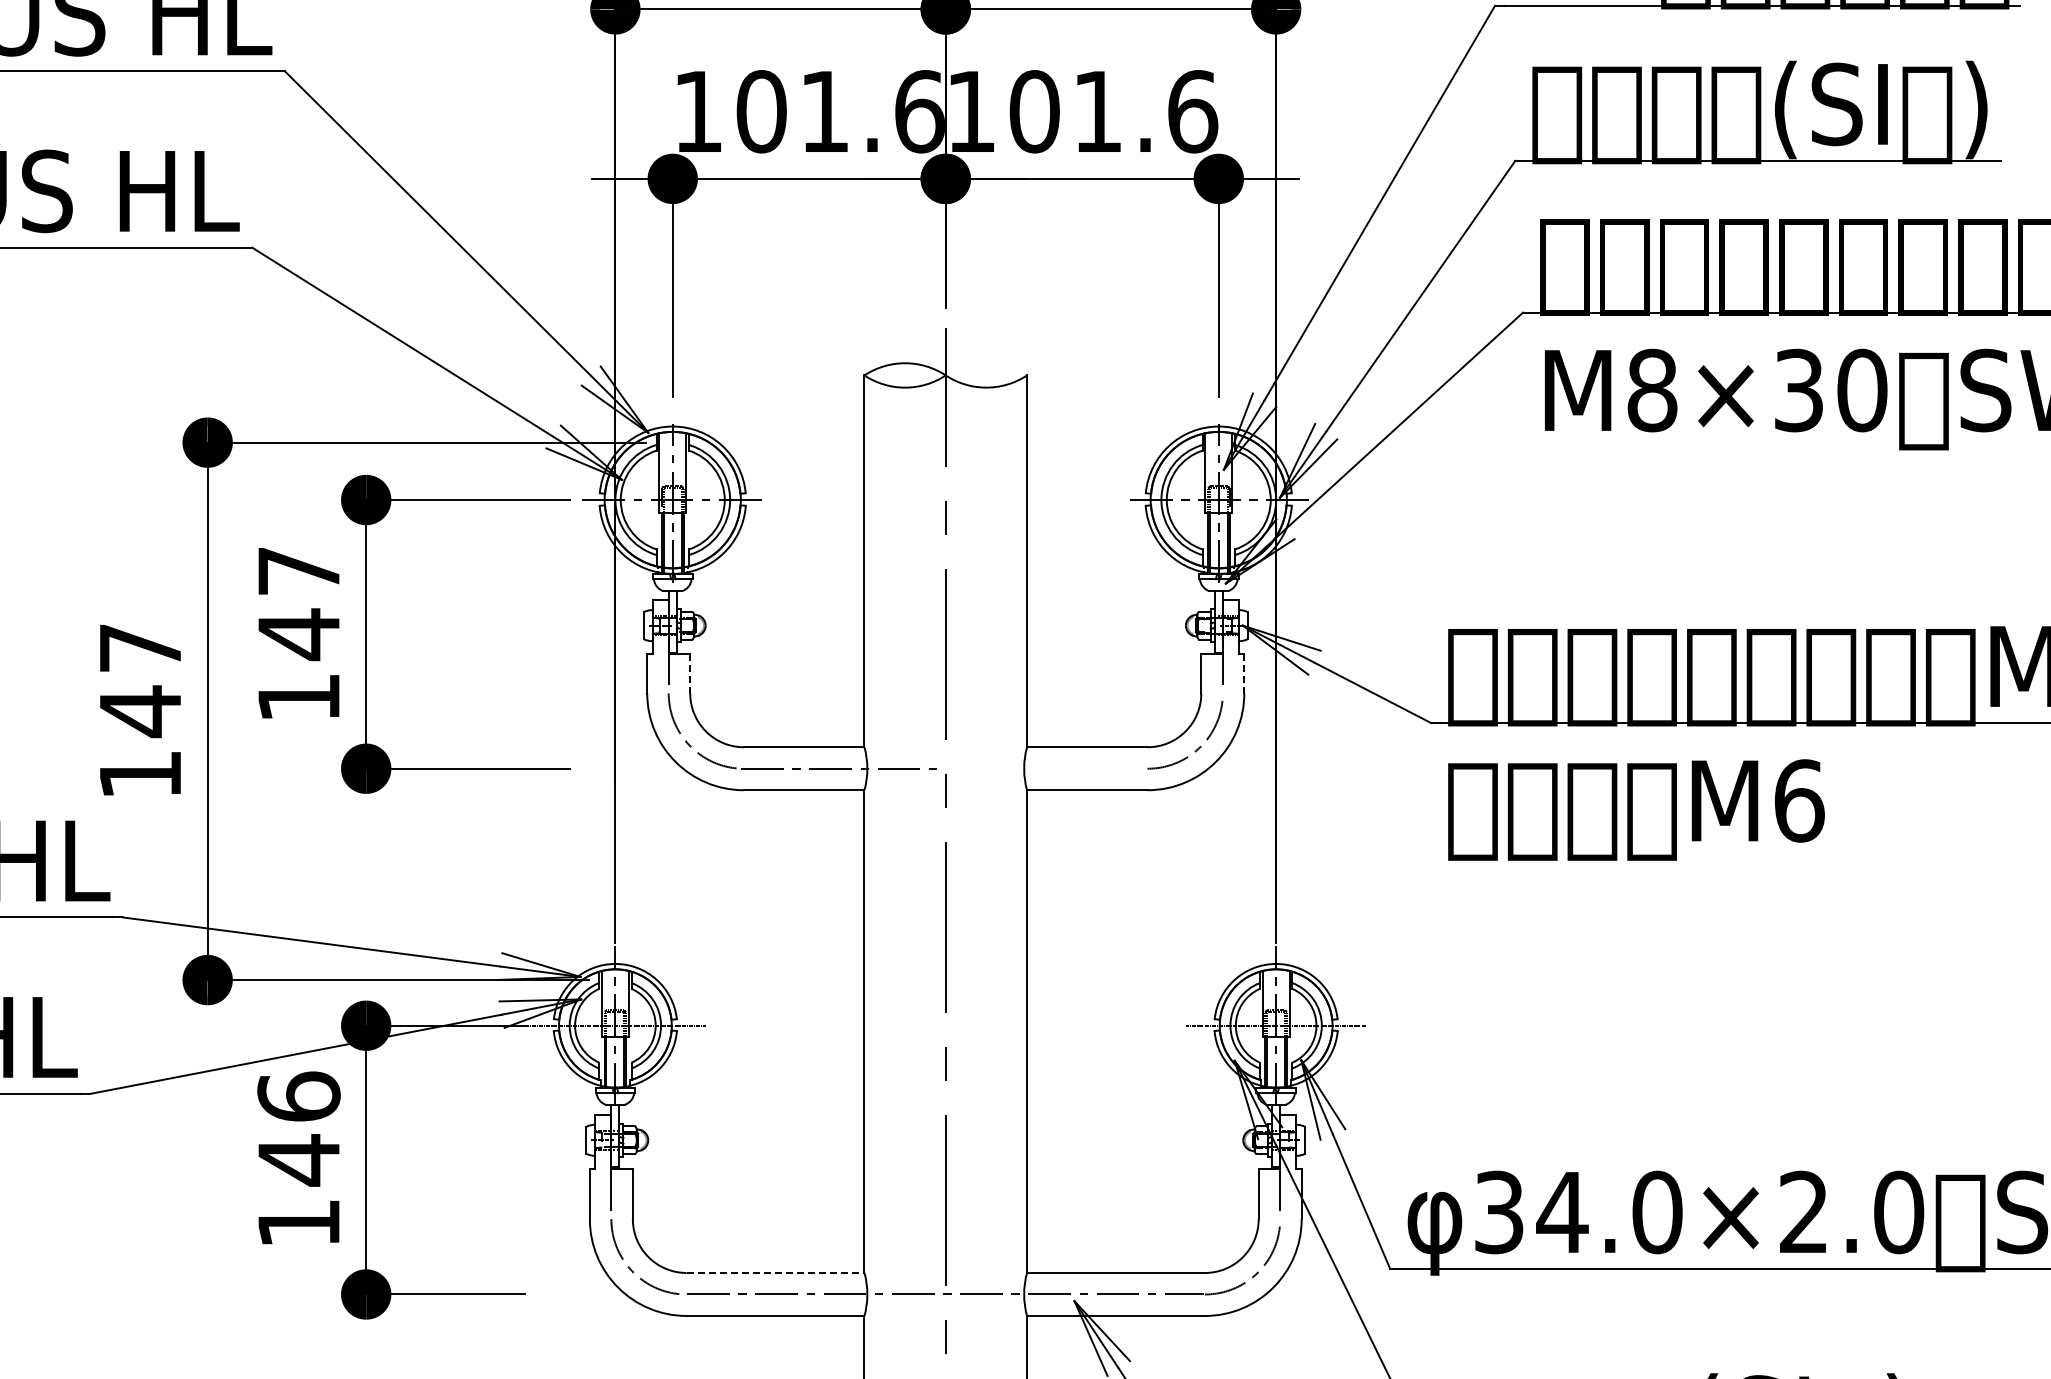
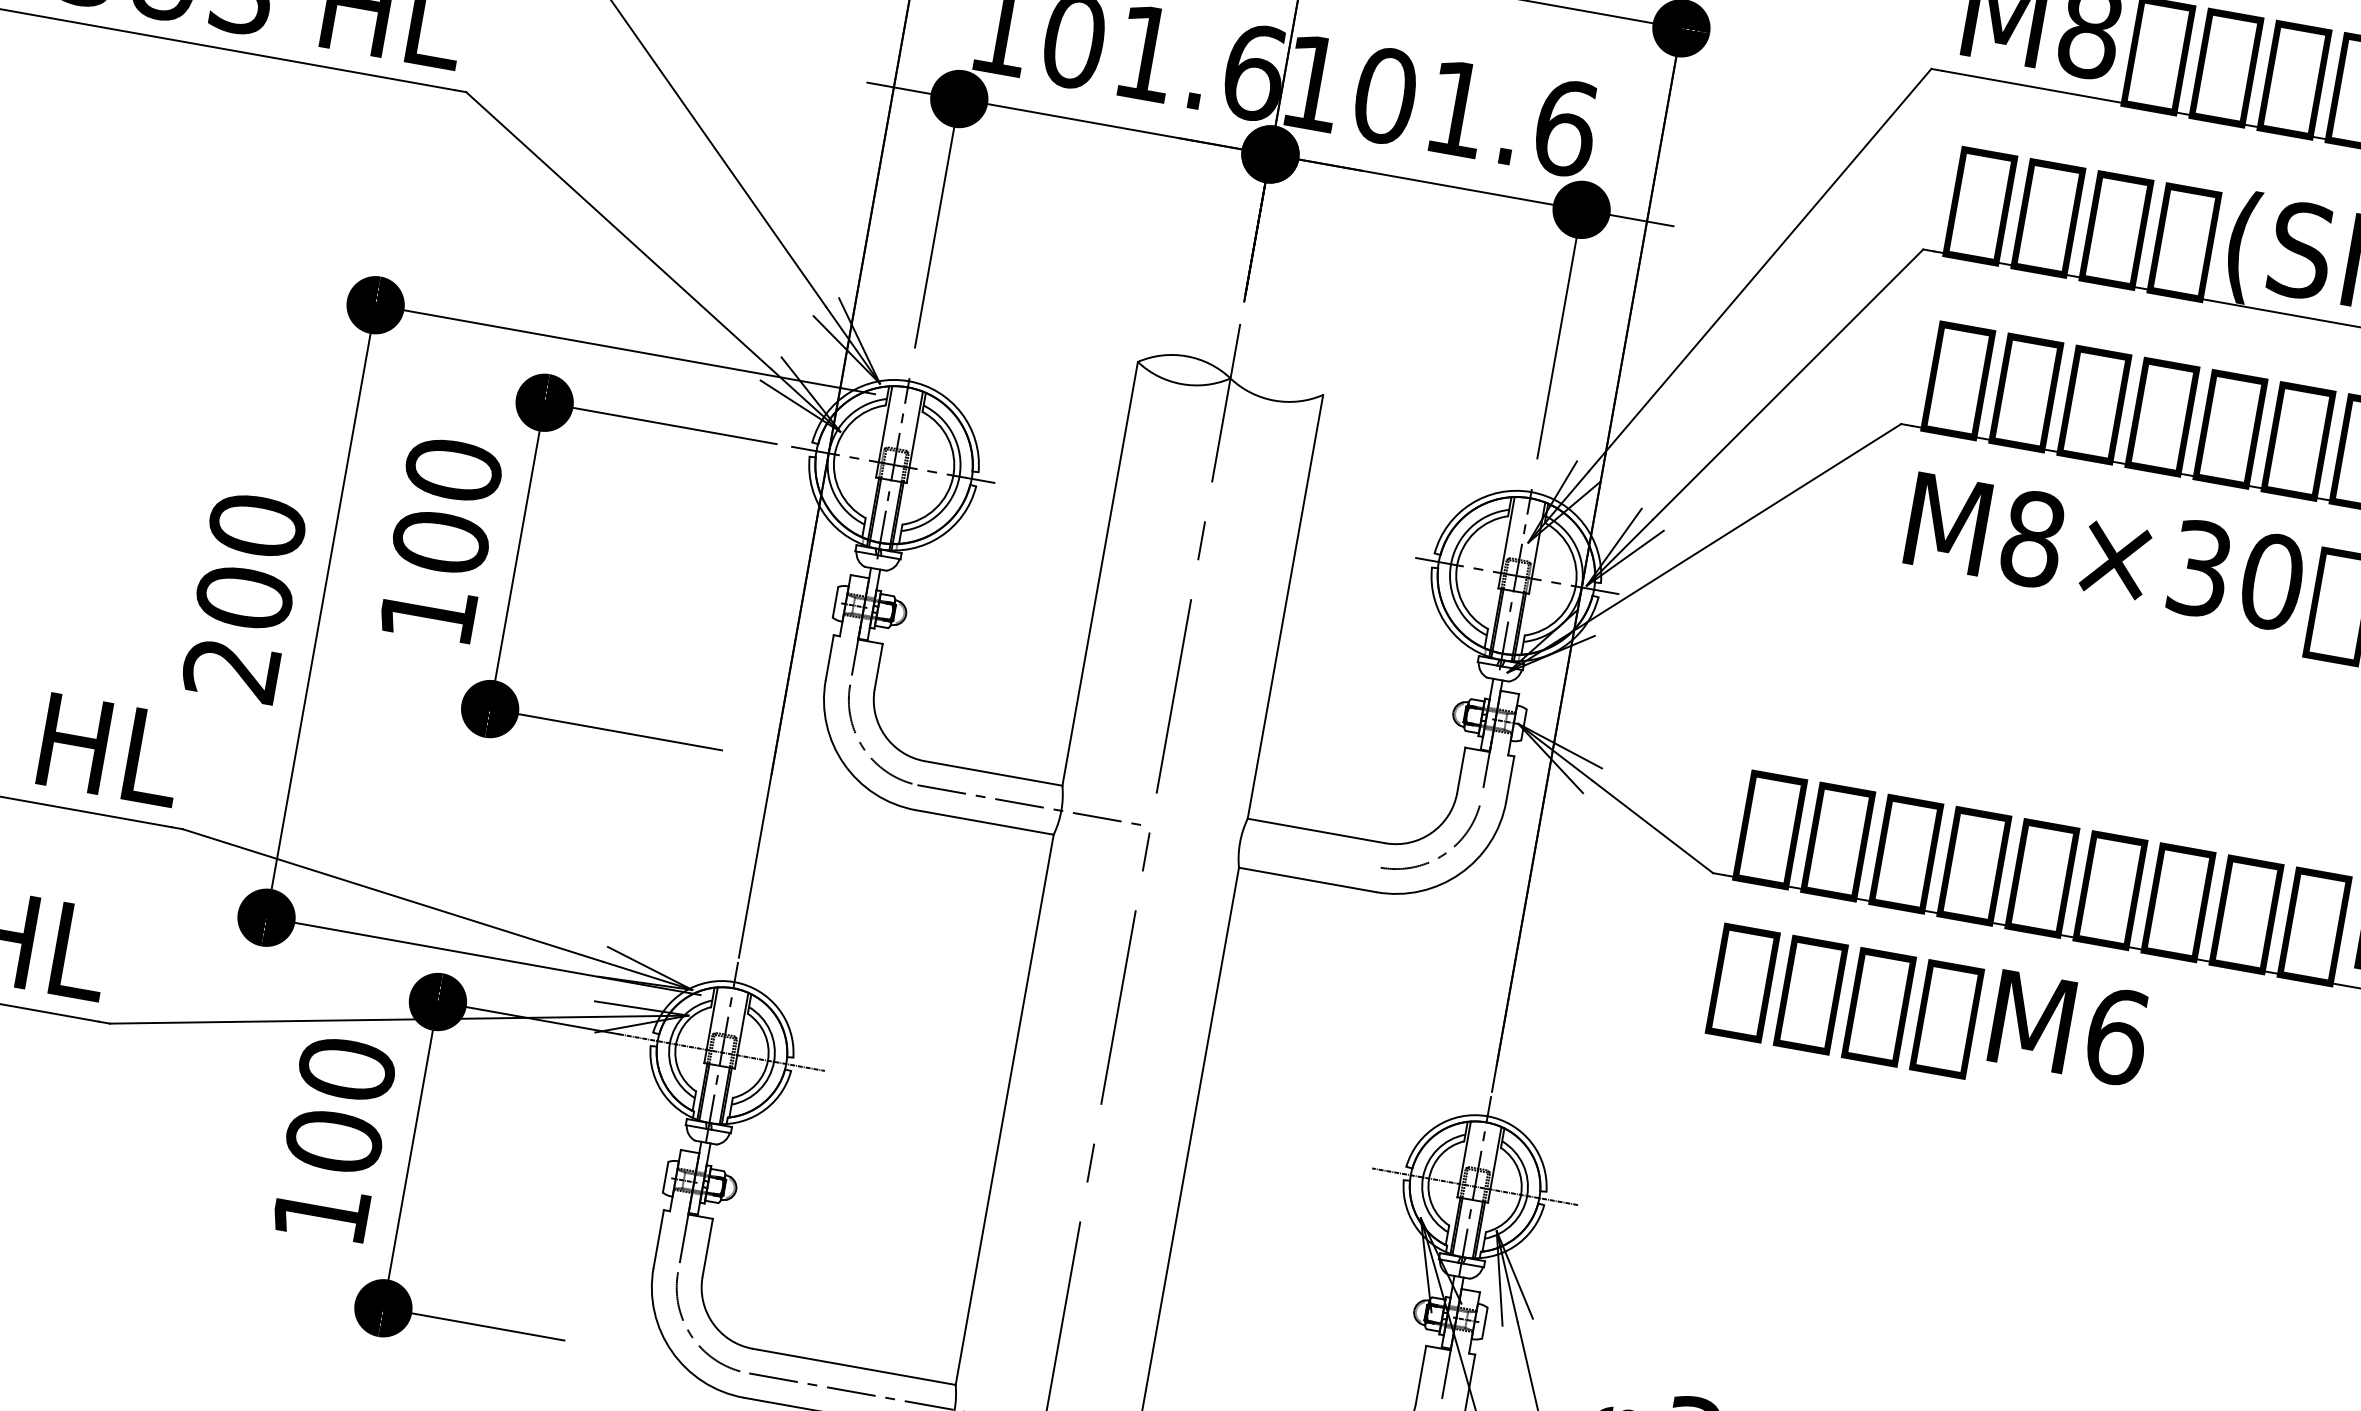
text: (298, 603) -> (446, 506), 147 -> 100
line: (690, 673) -> (879, 666), dashed -> solid
line: (1244, 673) -> (1510, 778), dashed -> solid
text: (140, 710) -> (244, 596), 147 -> 200
text: (298, 1128) -> (339, 1105), 146 -> 100
line: (775, 1272) -> (854, 1366), dashed -> solid

